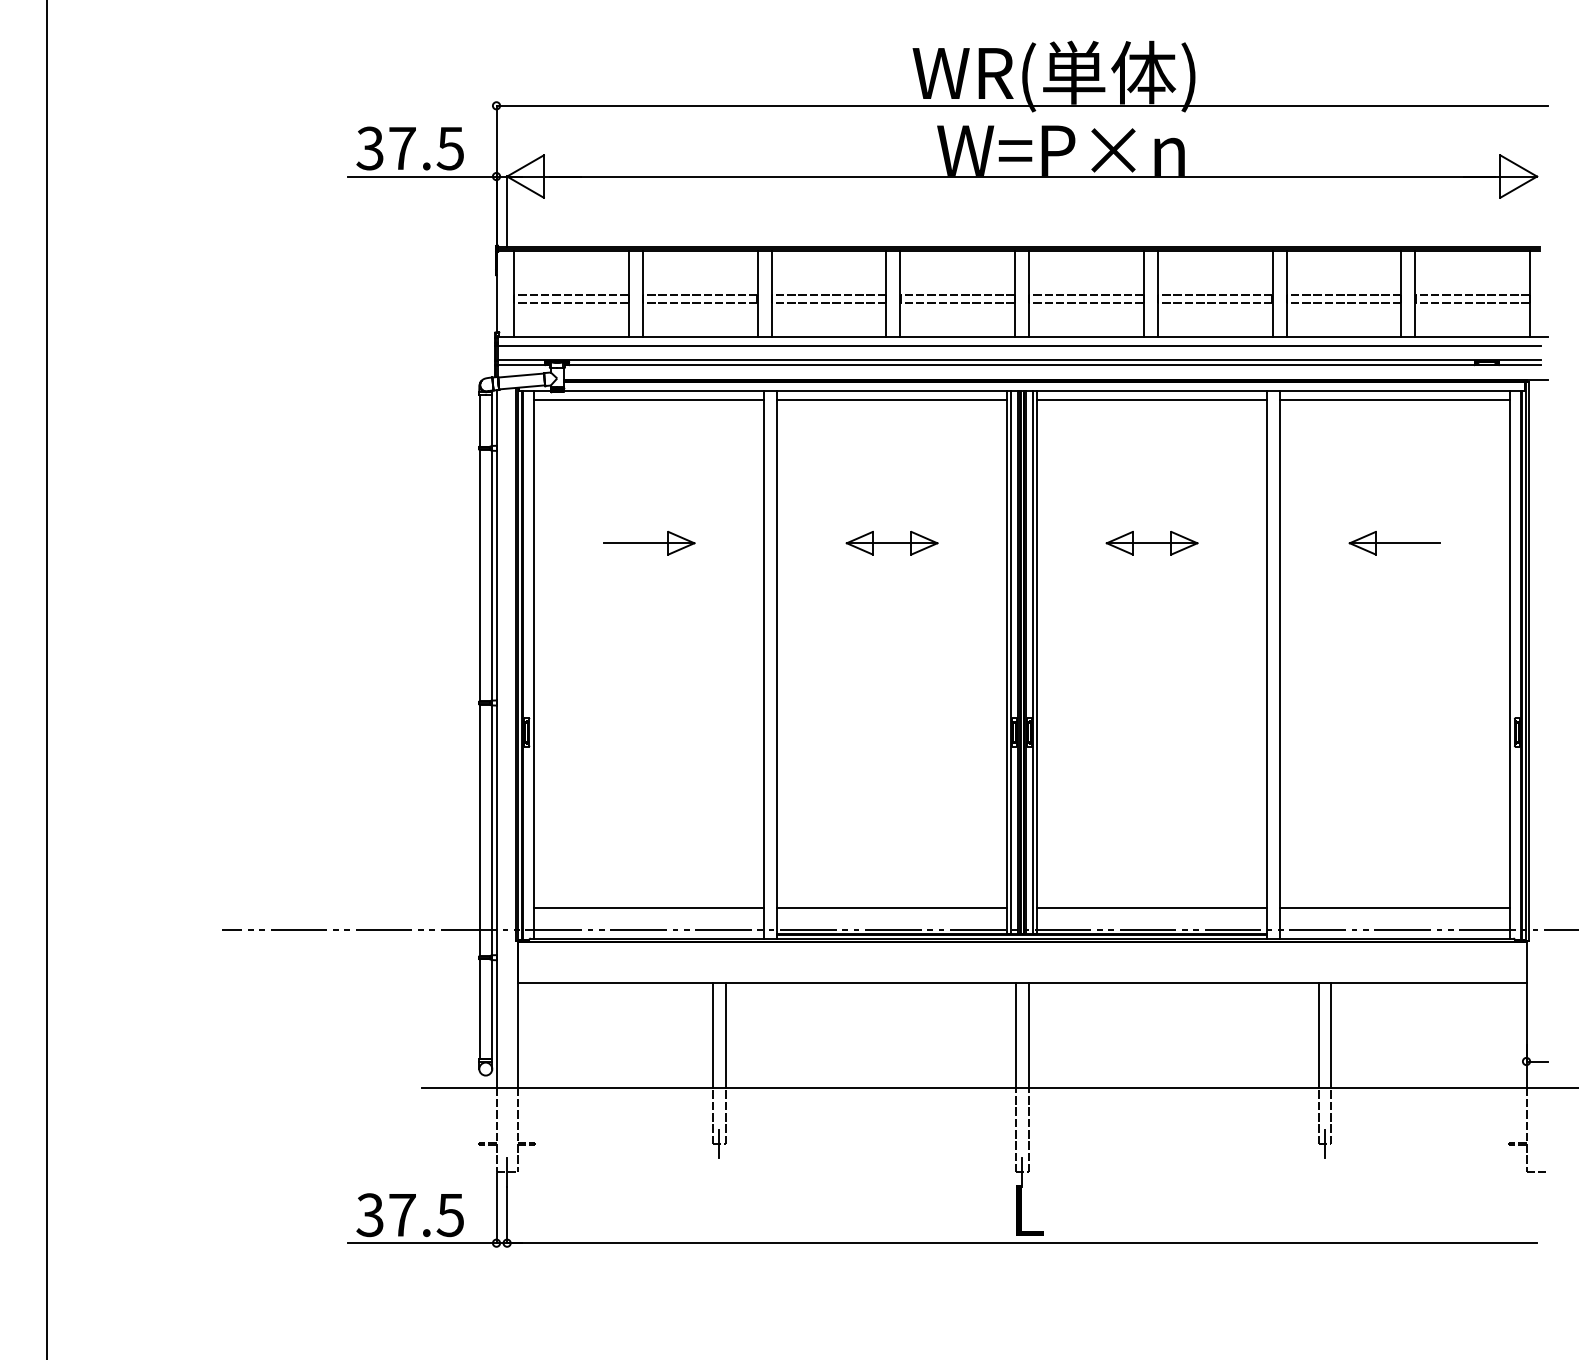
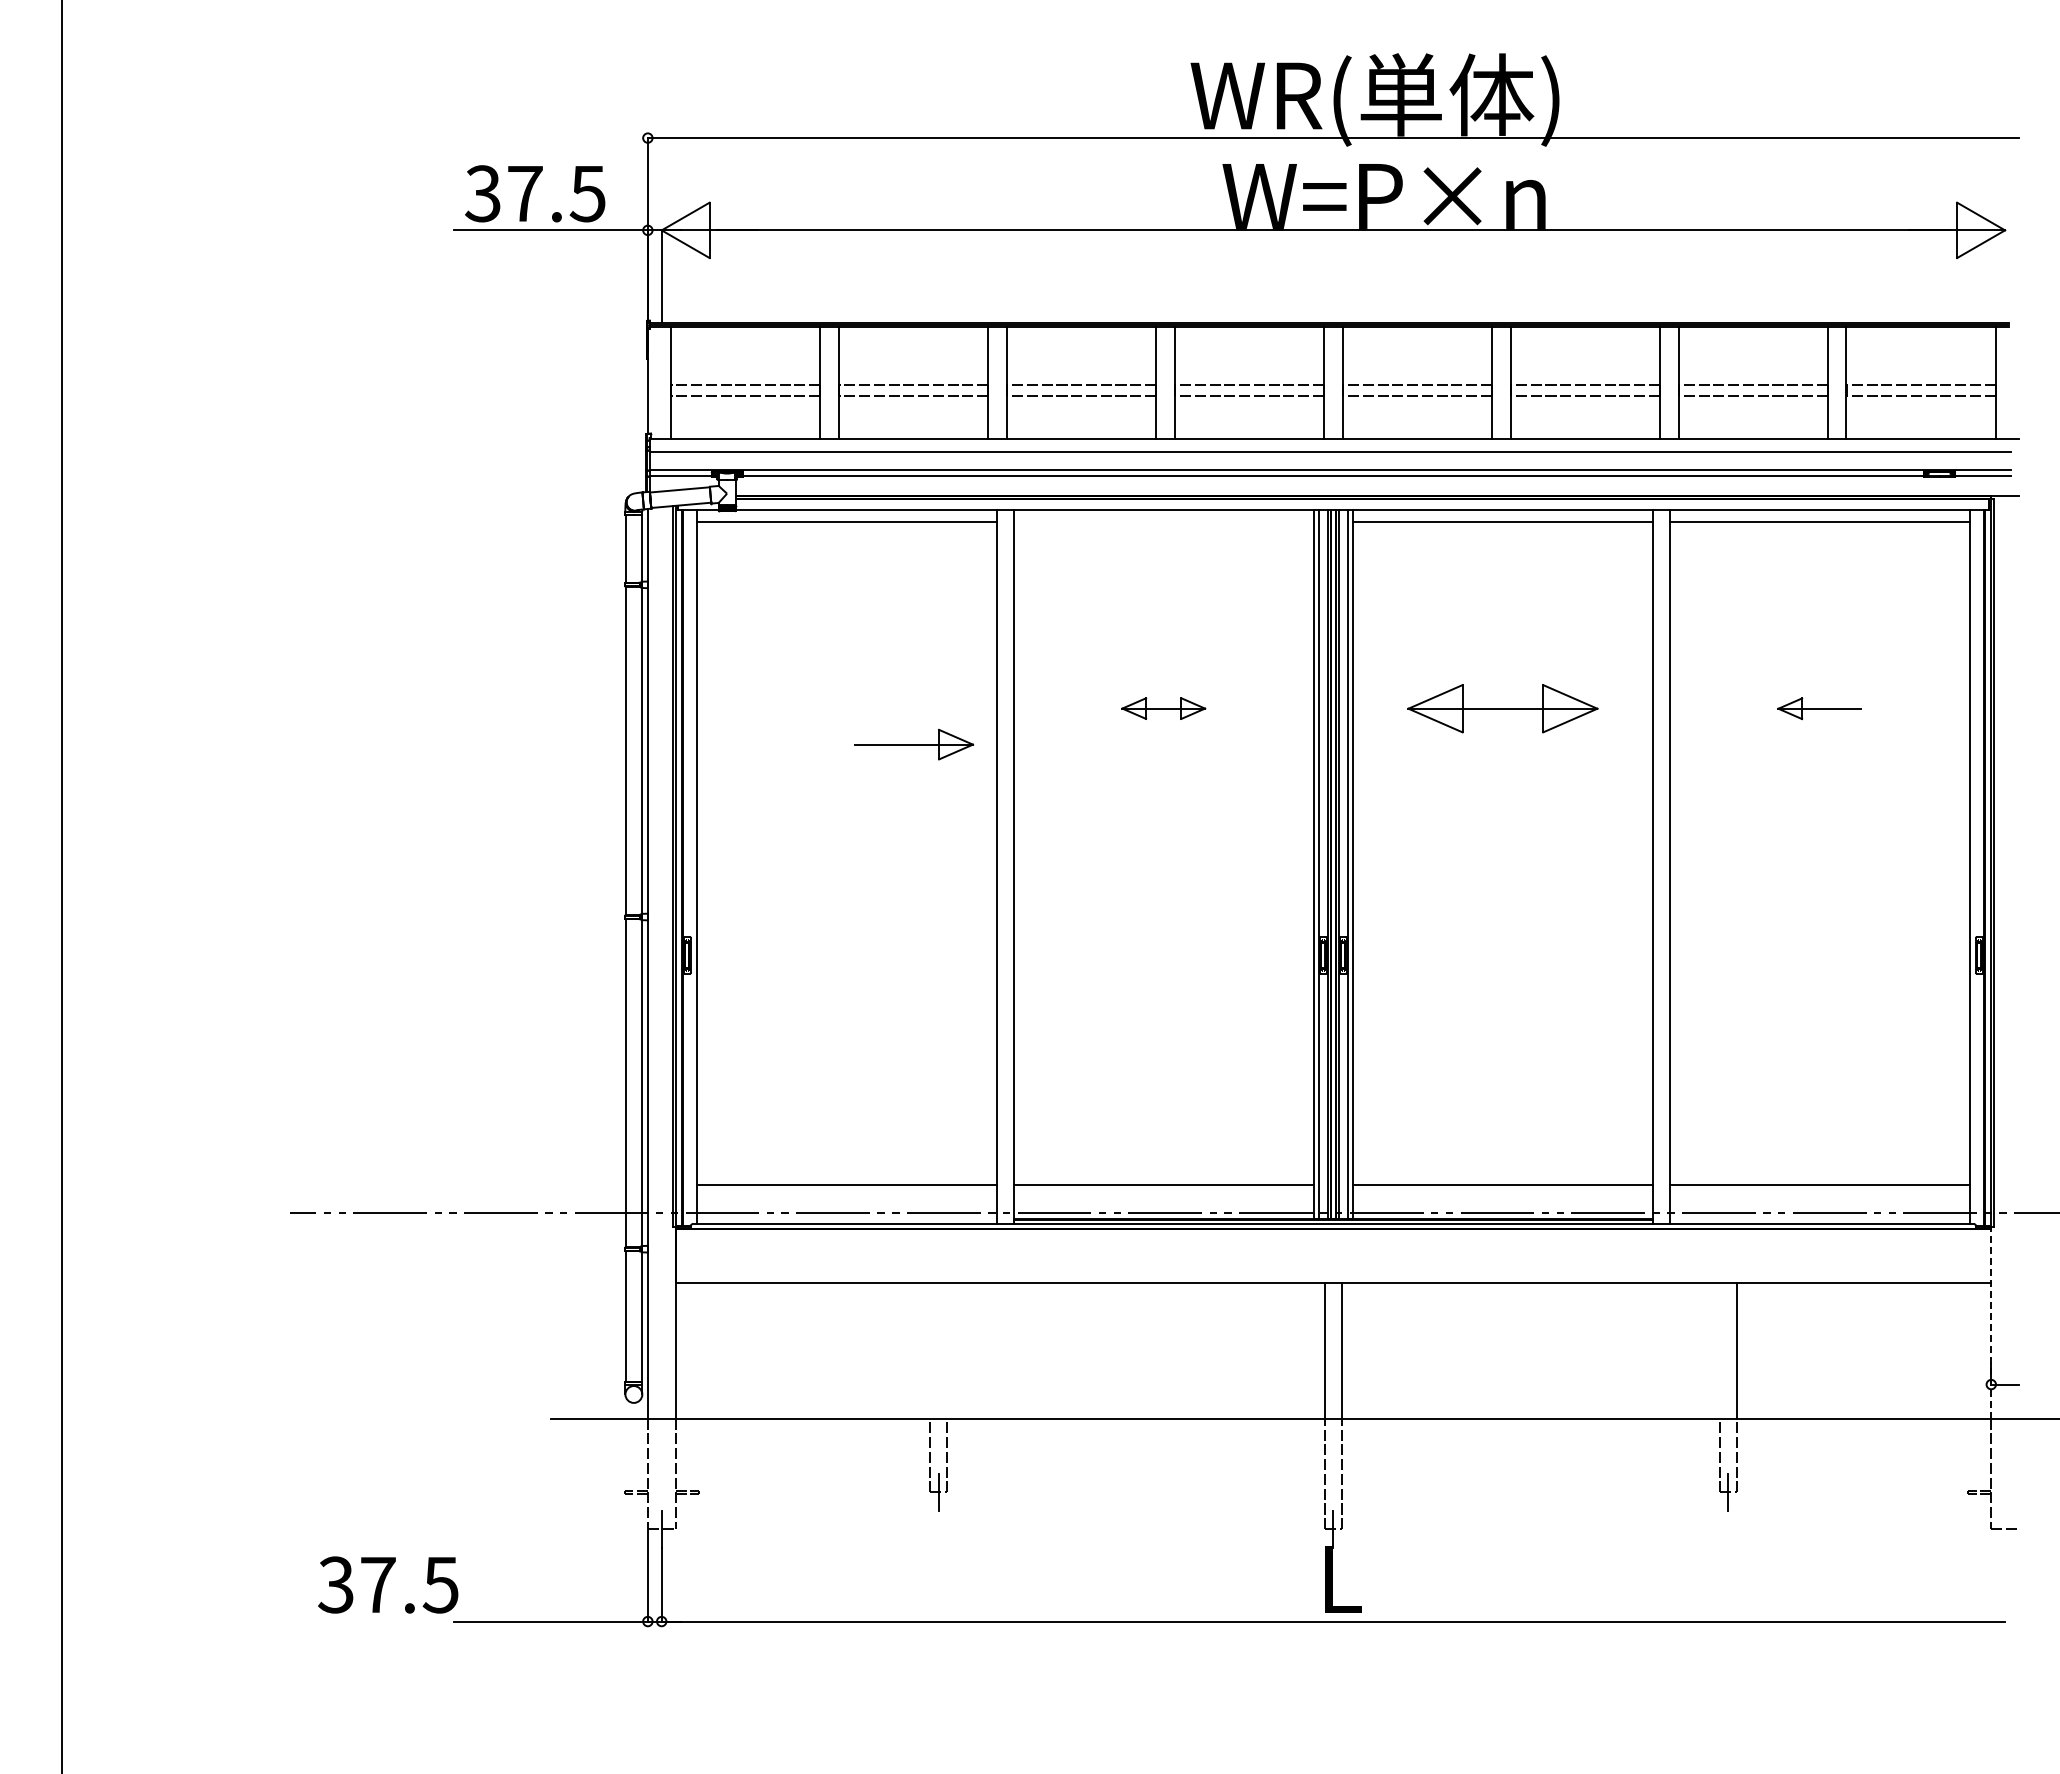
line: (891, 399) -> (1163, 521), removed
part: (649, 543) -> (914, 744), moved
part: (891, 543) -> (1163, 708), size x0.7
part: (1151, 543) -> (1502, 708), size x1.6
part: (1394, 543) -> (1819, 708), size x0.7
line: (1526, 1013) -> (1991, 1322), solid -> dashed
line: (713, 1035) -> (930, 1350), removed
line: (725, 1035) -> (946, 1350), removed
line: (1318, 1035) -> (1720, 1350), removed
text: (410, 1214) -> (388, 1584), moved

